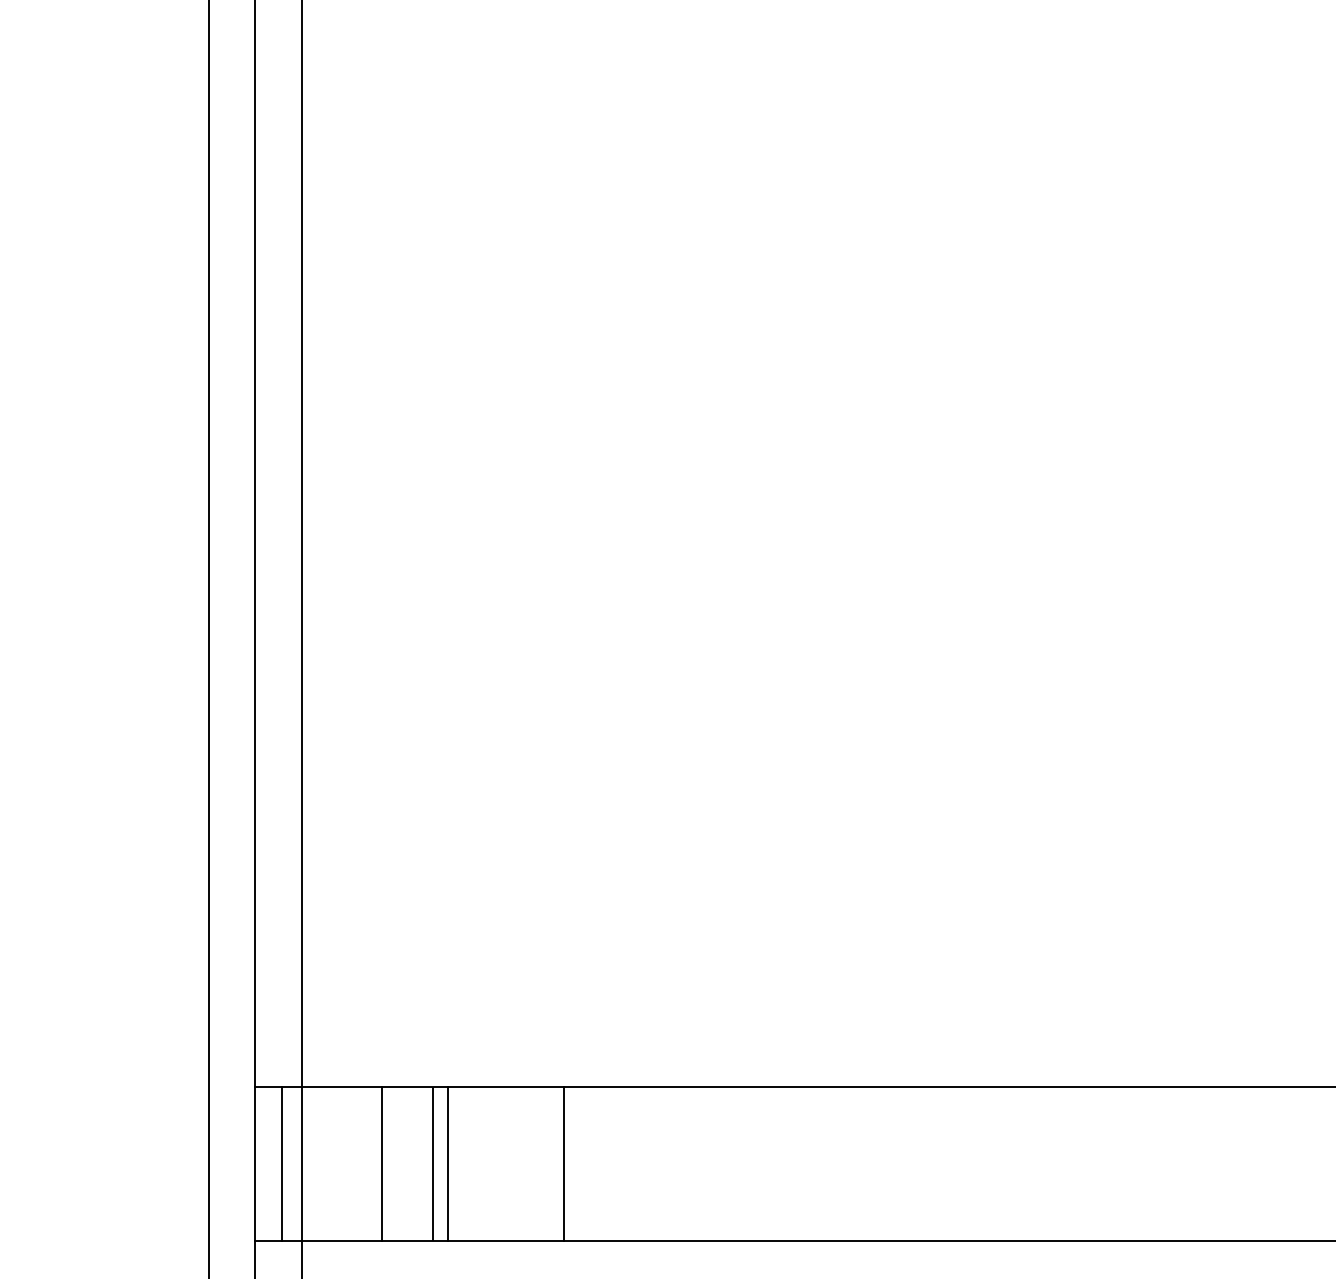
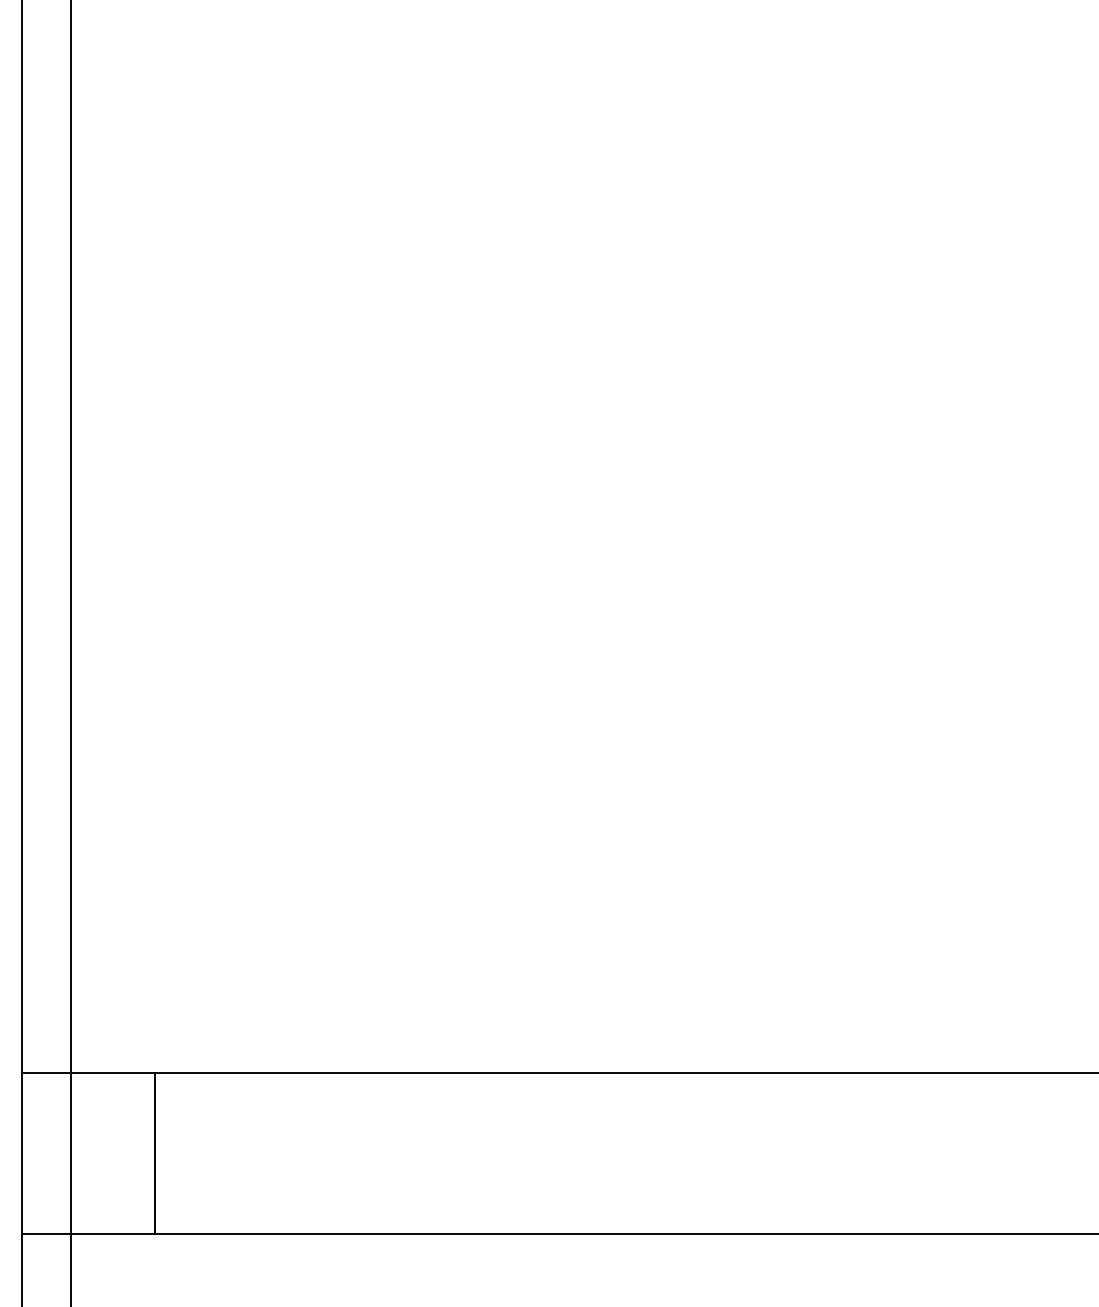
line: (282, 1163) -> (50, 1153), removed
line: (432, 1163) -> (207, 1153), removed
line: (448, 1163) -> (223, 1153), removed
line: (564, 1163) -> (344, 1153), removed

